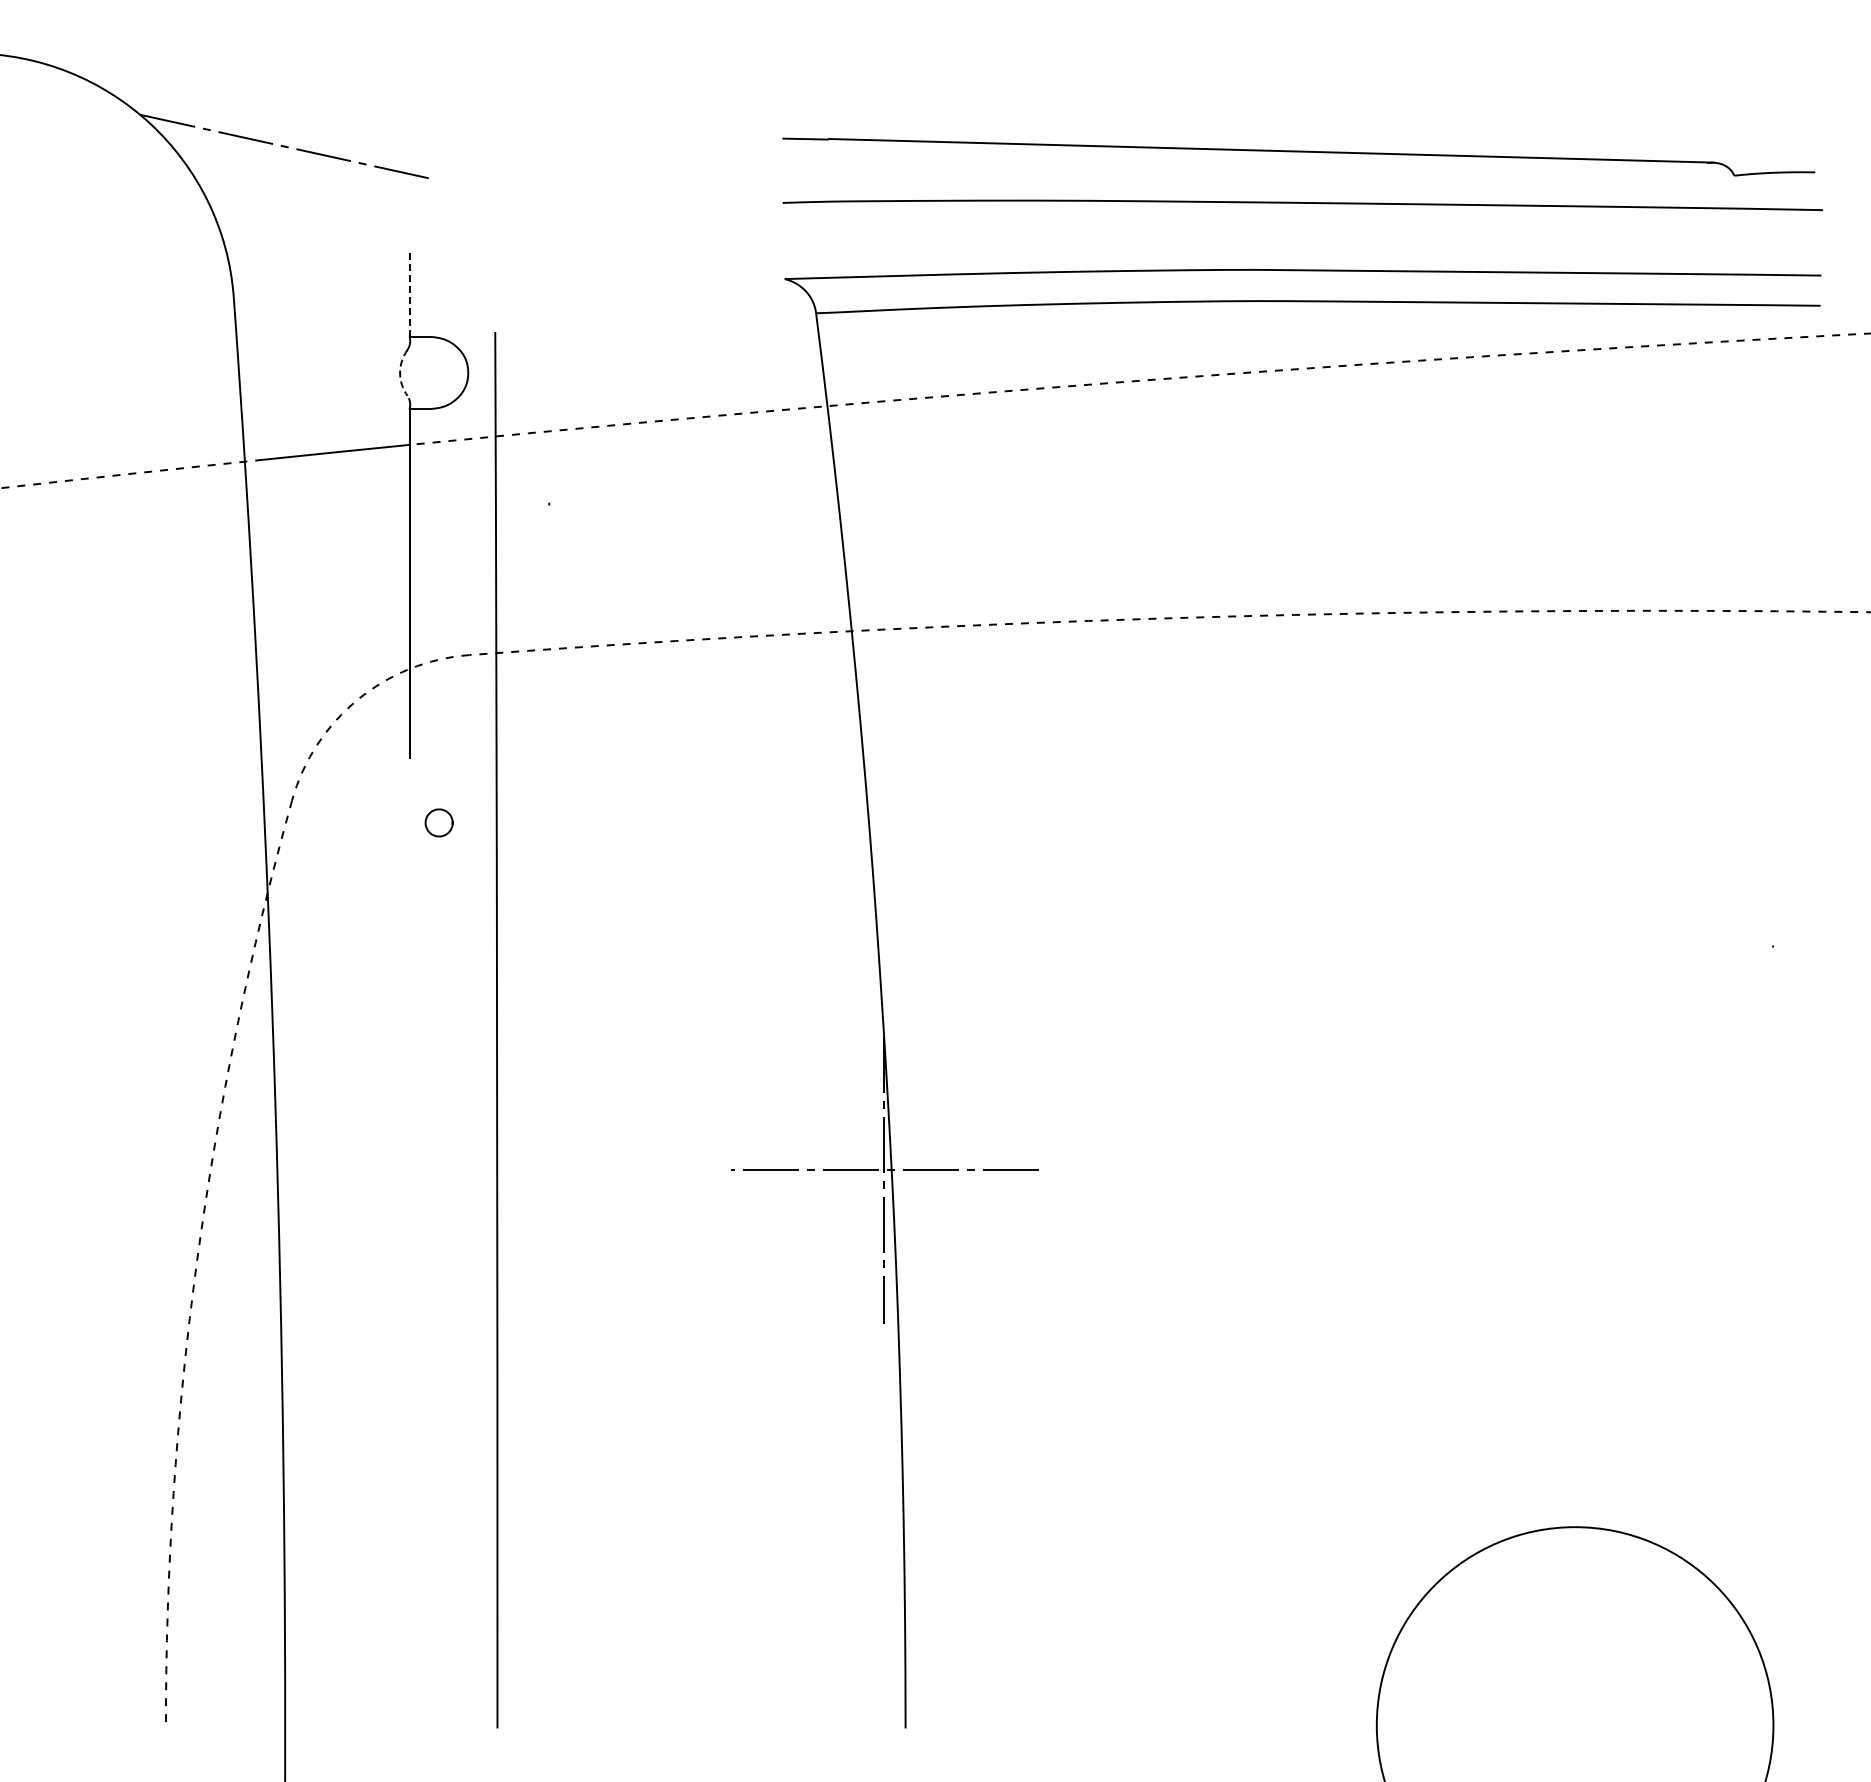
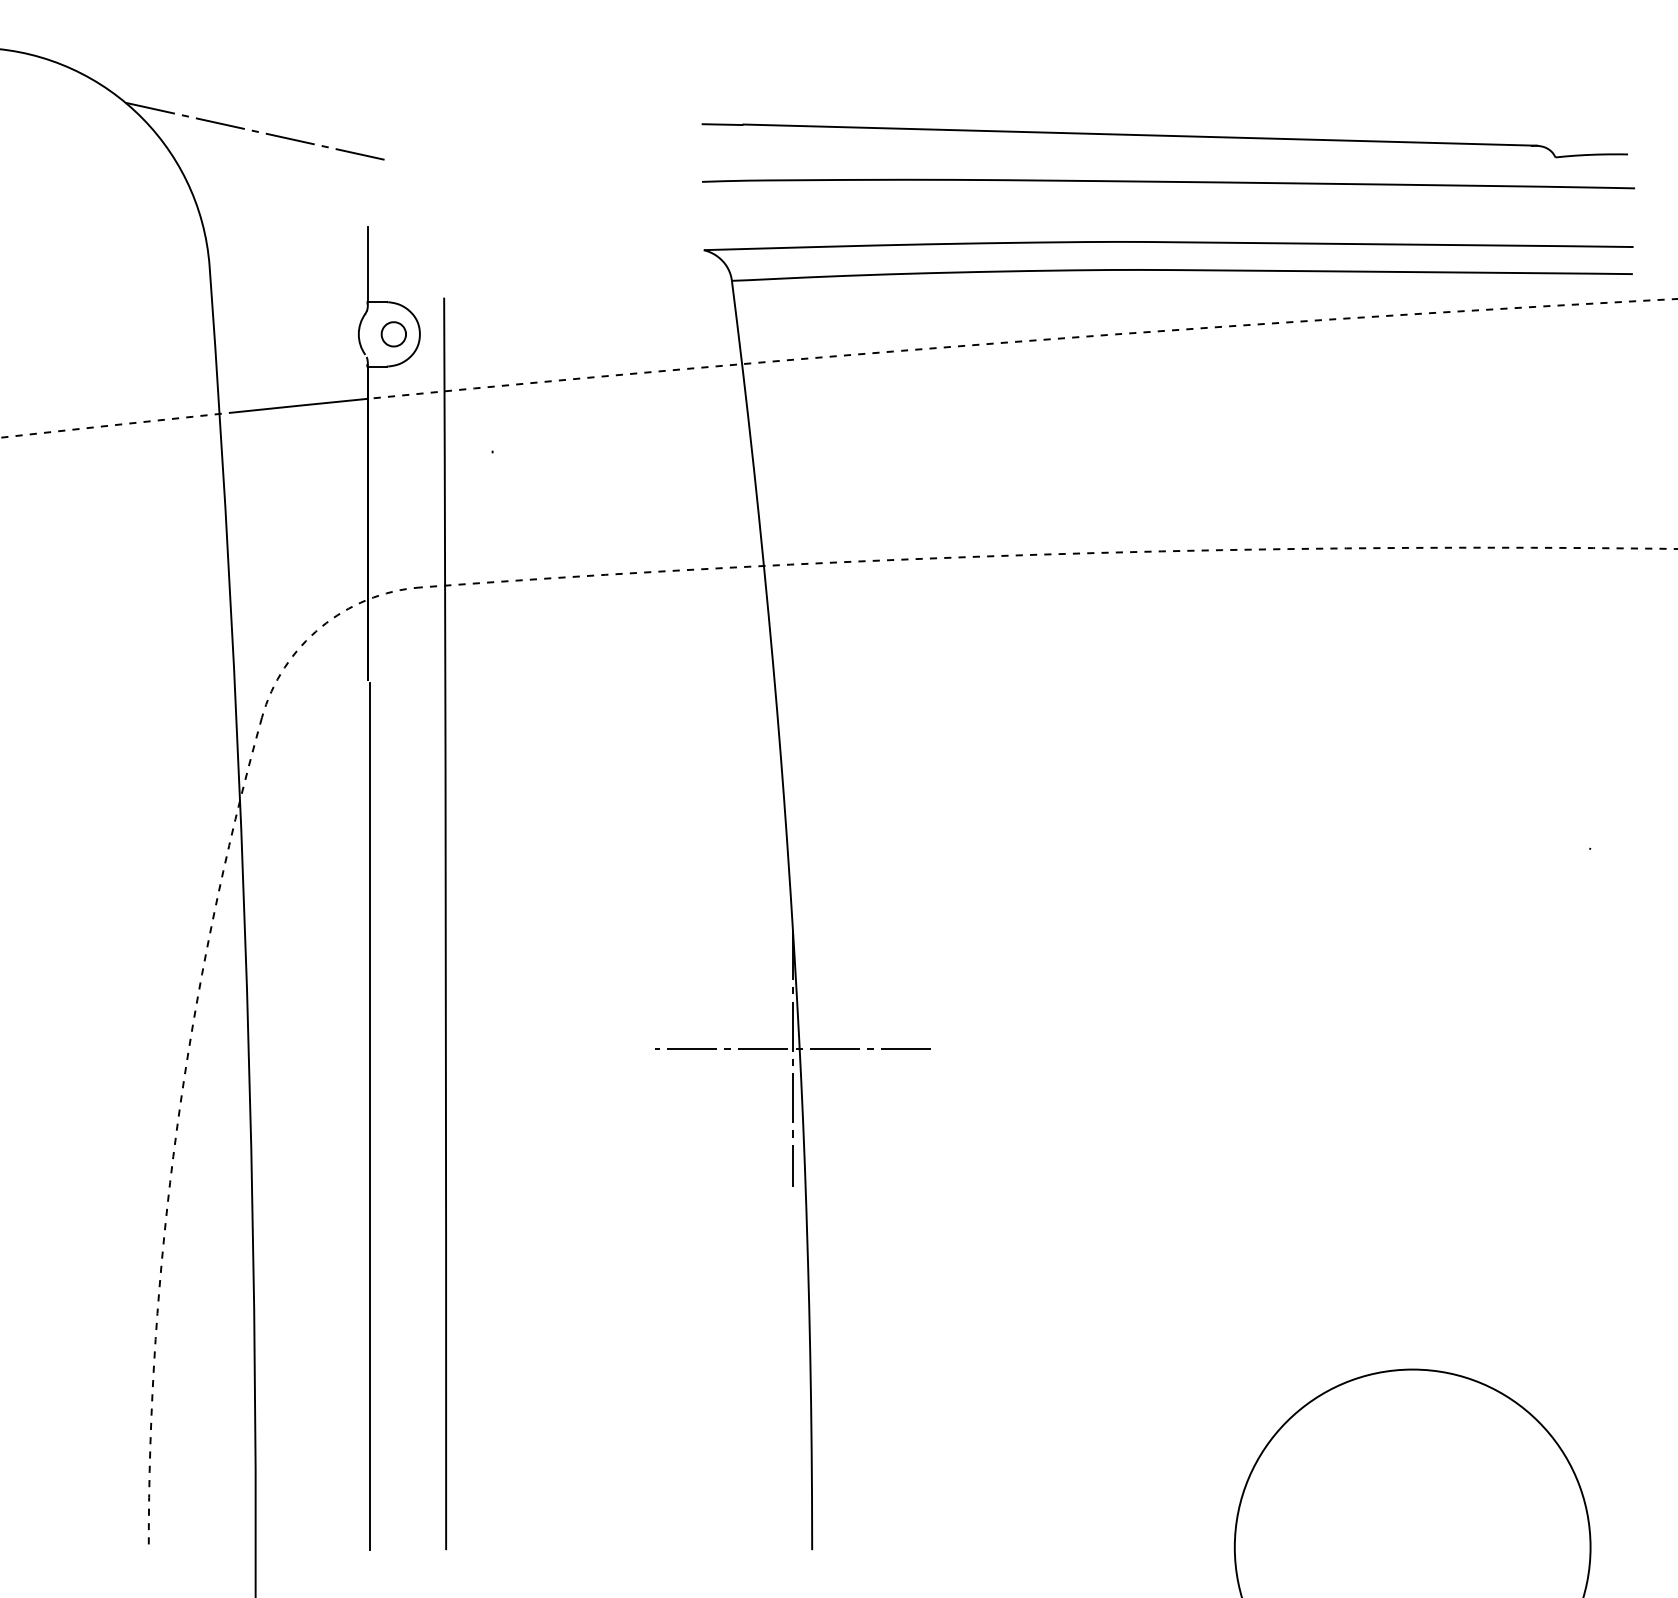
line: (409, 295) -> (367, 264), dashed -> solid
arc: (400, 372) -> (359, 333), dashed -> solid
curve: (432, 812) -> (387, 324), moved
line: (412, 1245) -> (369, 1116), added

